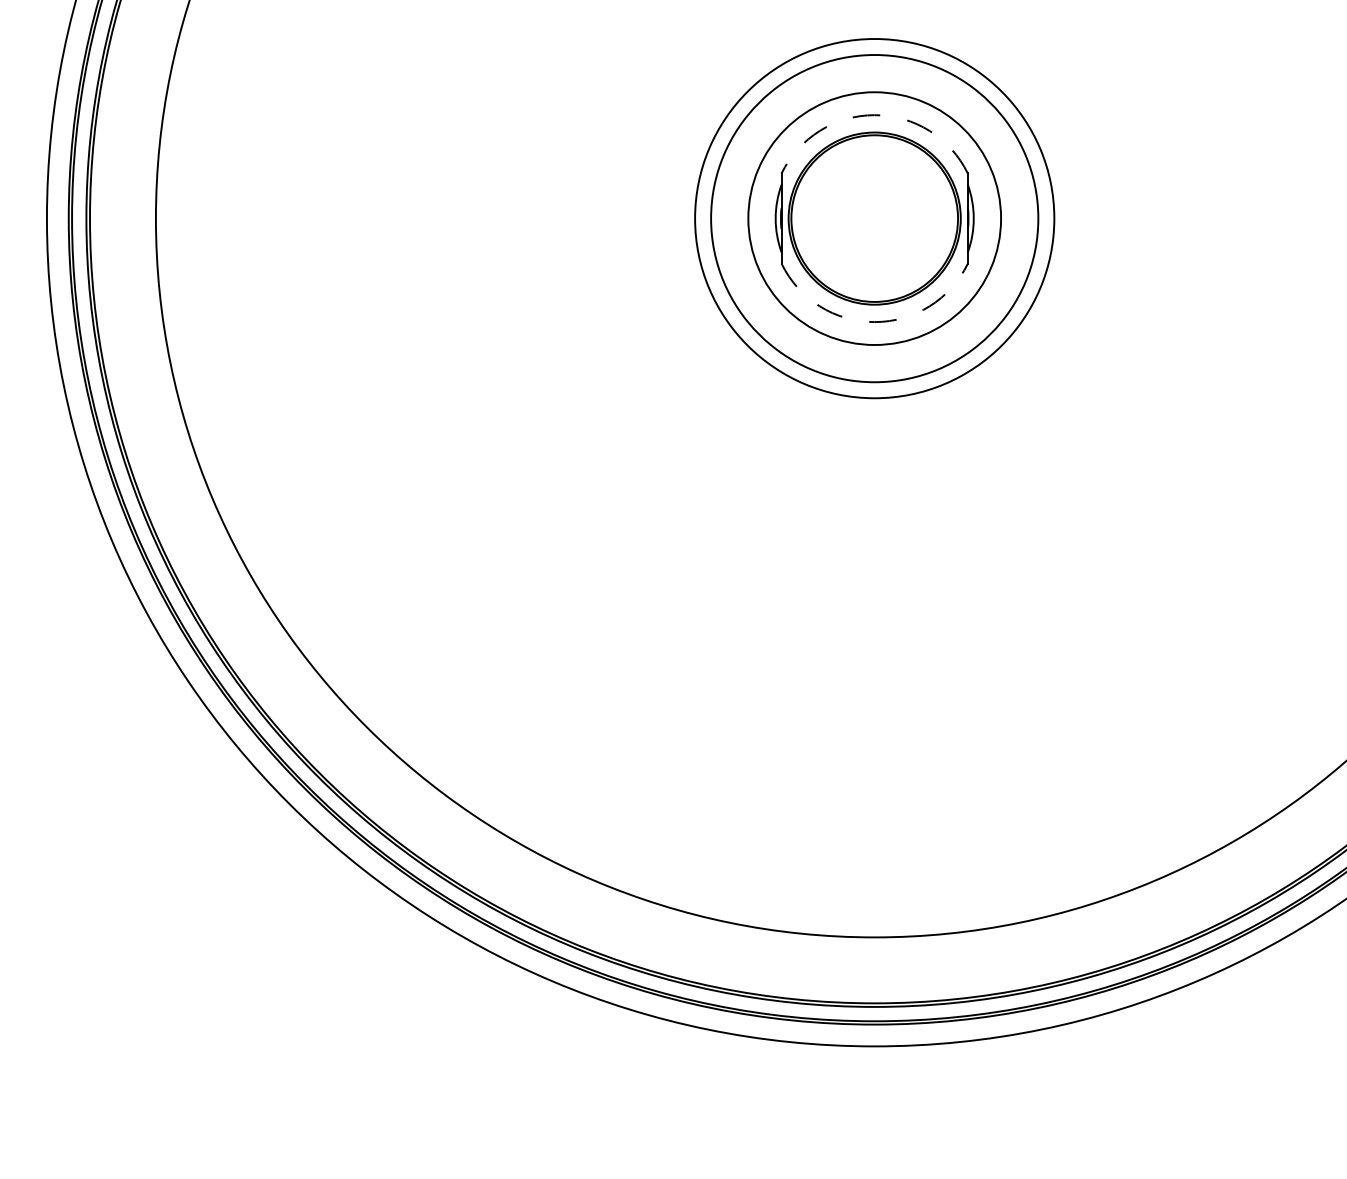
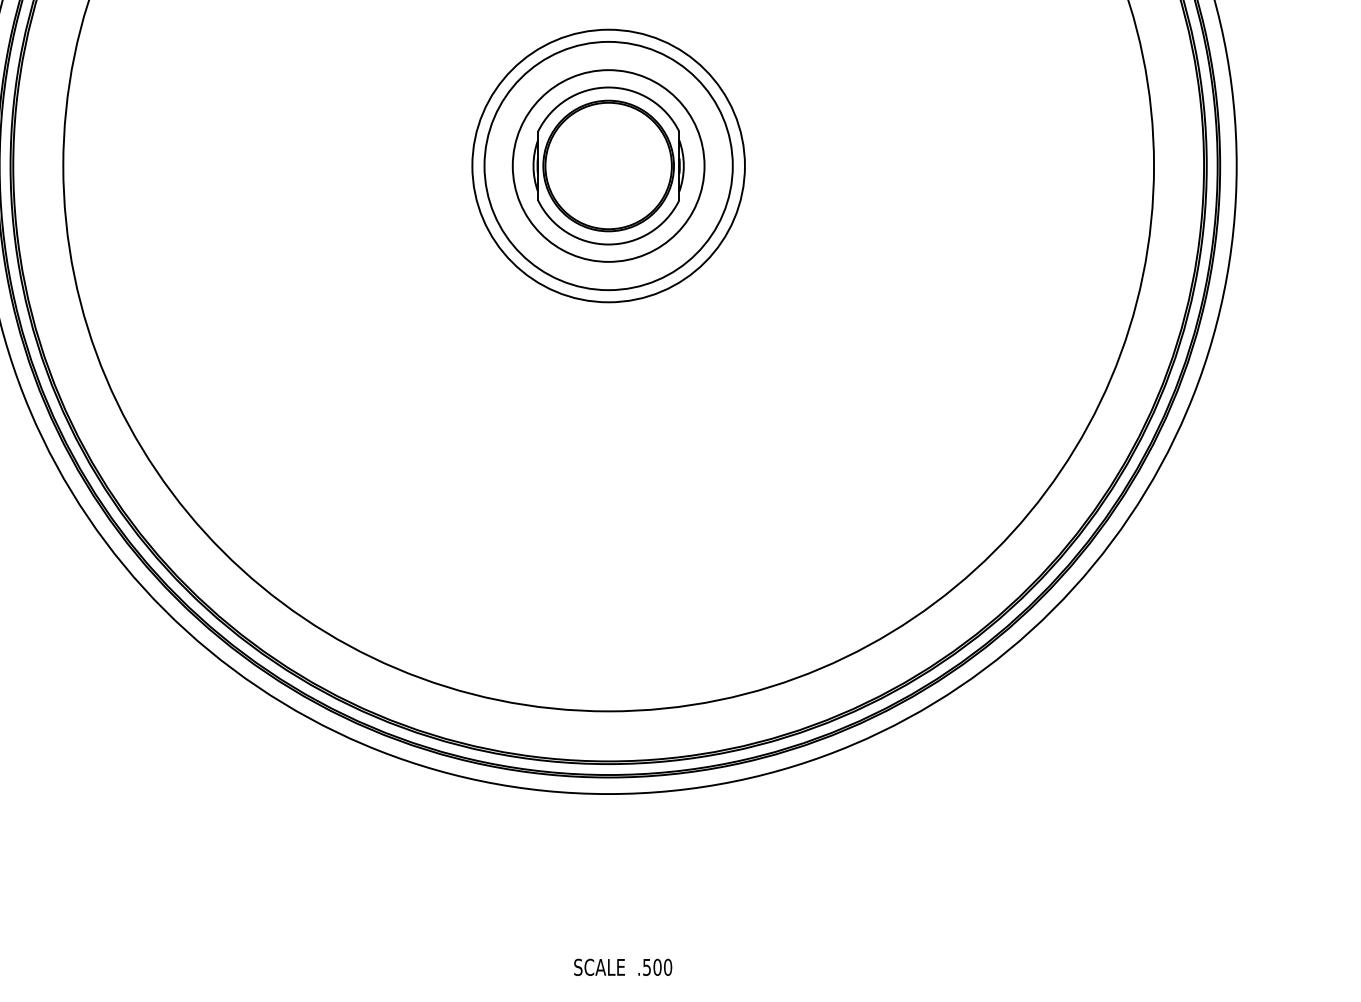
arc: (874, 115) -> (608, 87), dashed -> solid
arc: (874, 322) -> (608, 244), dashed -> solid

